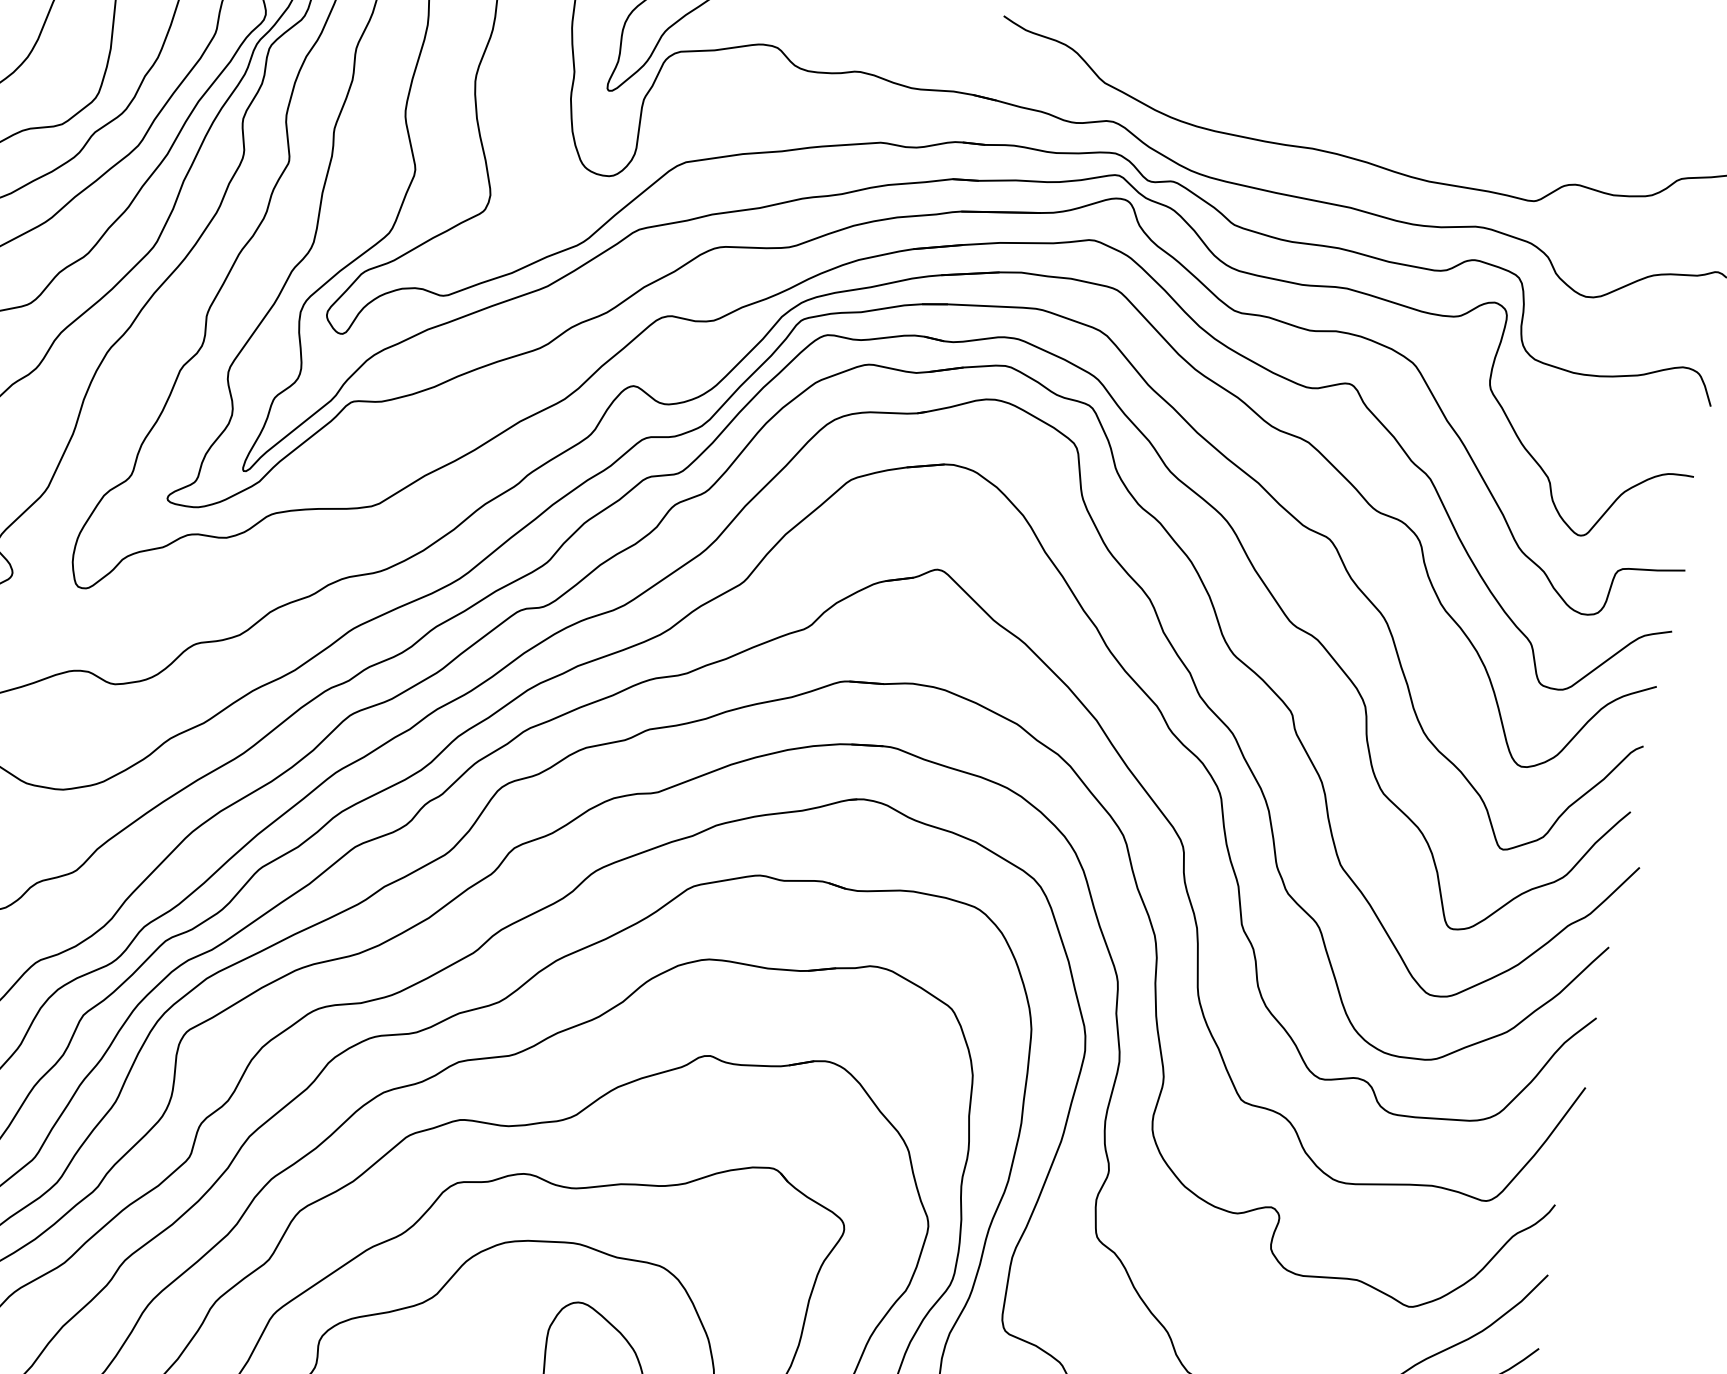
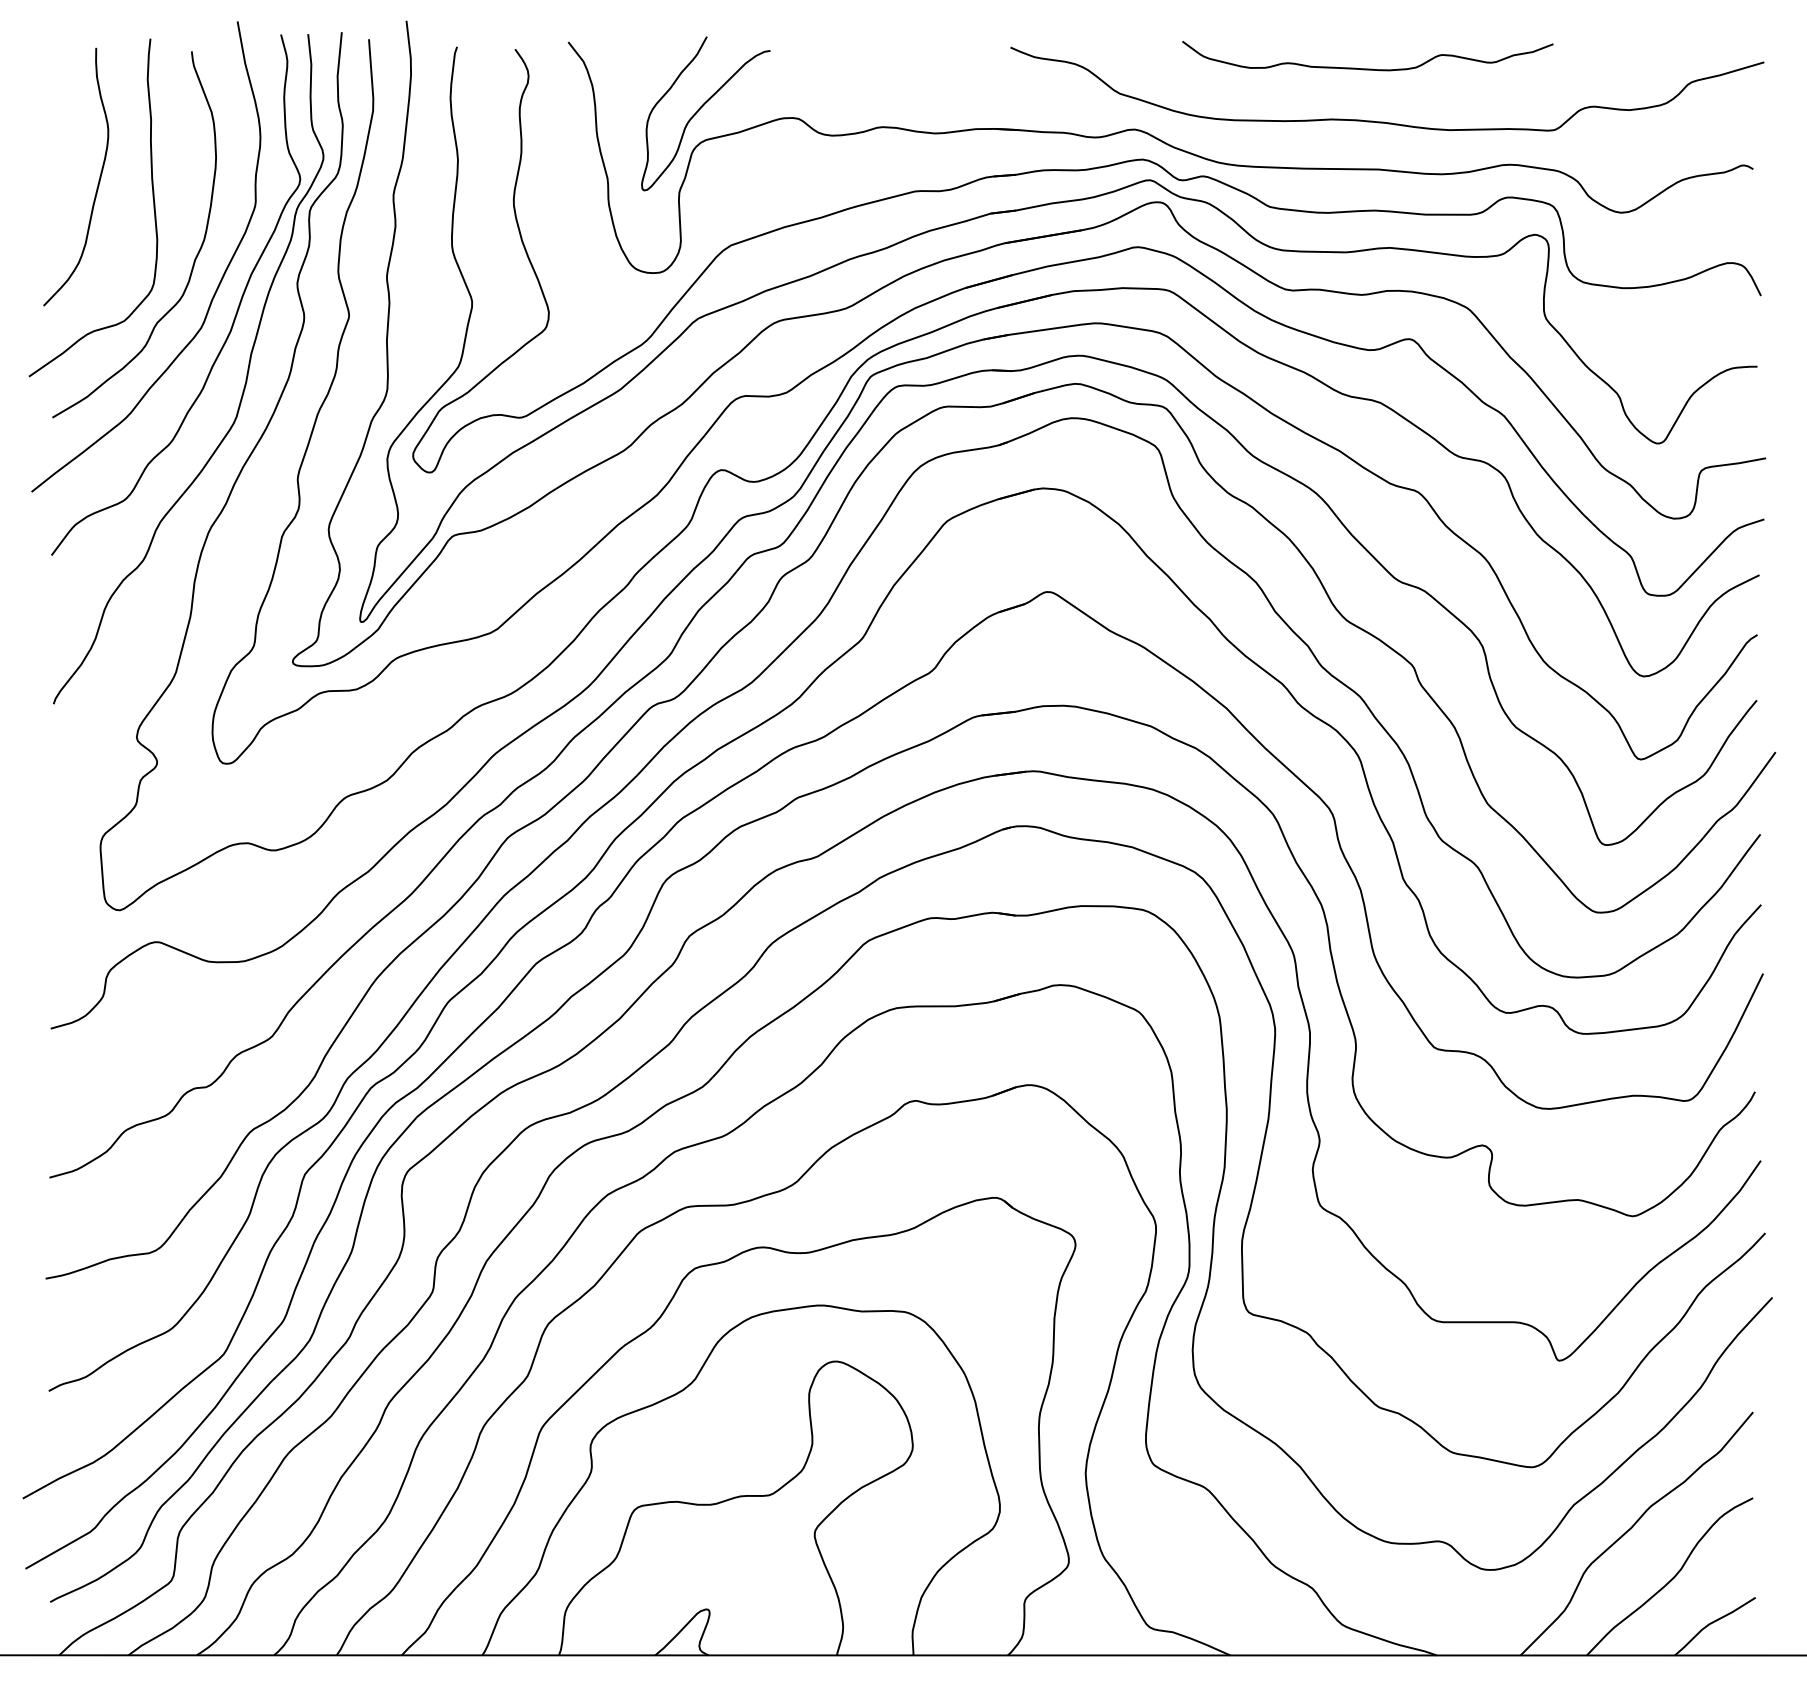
curve: (1358, 104) -> (1367, 68), added

